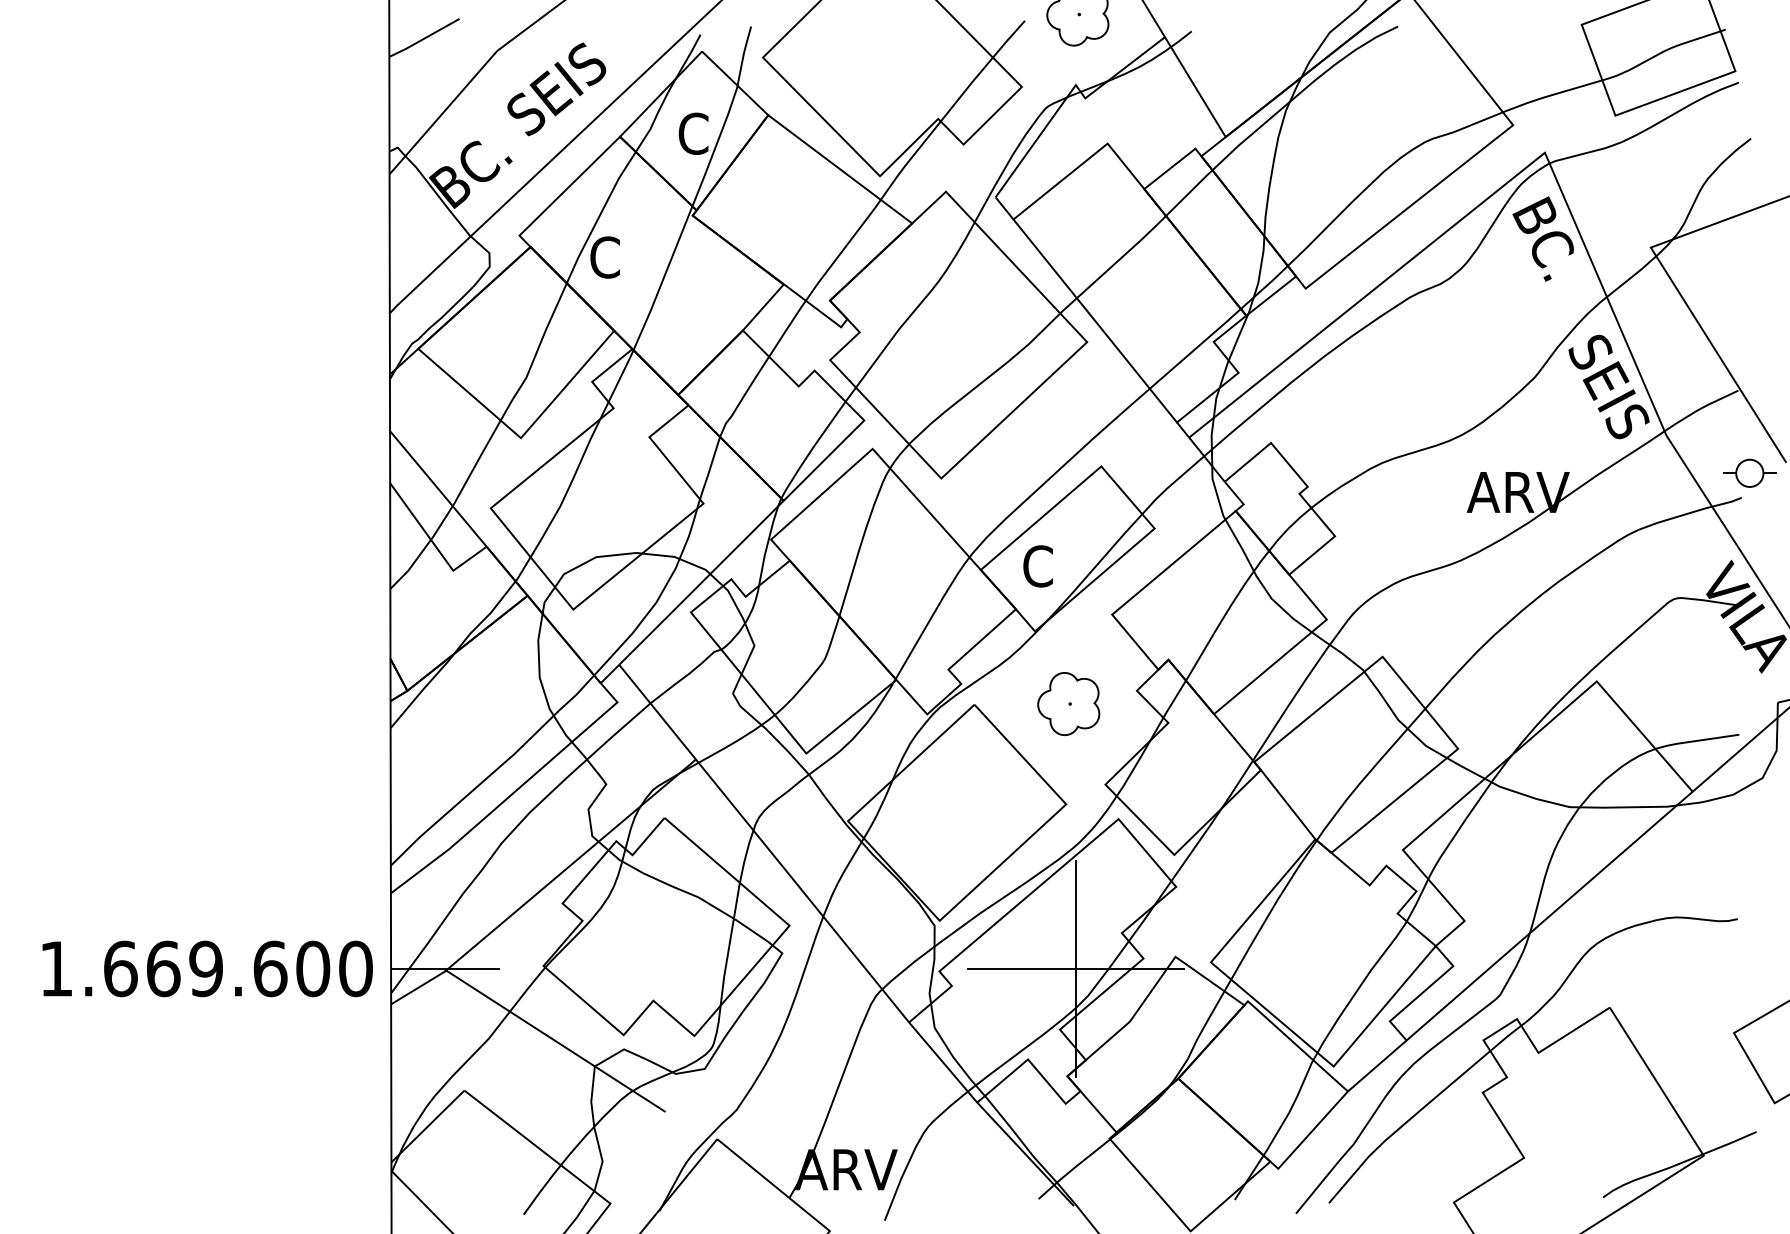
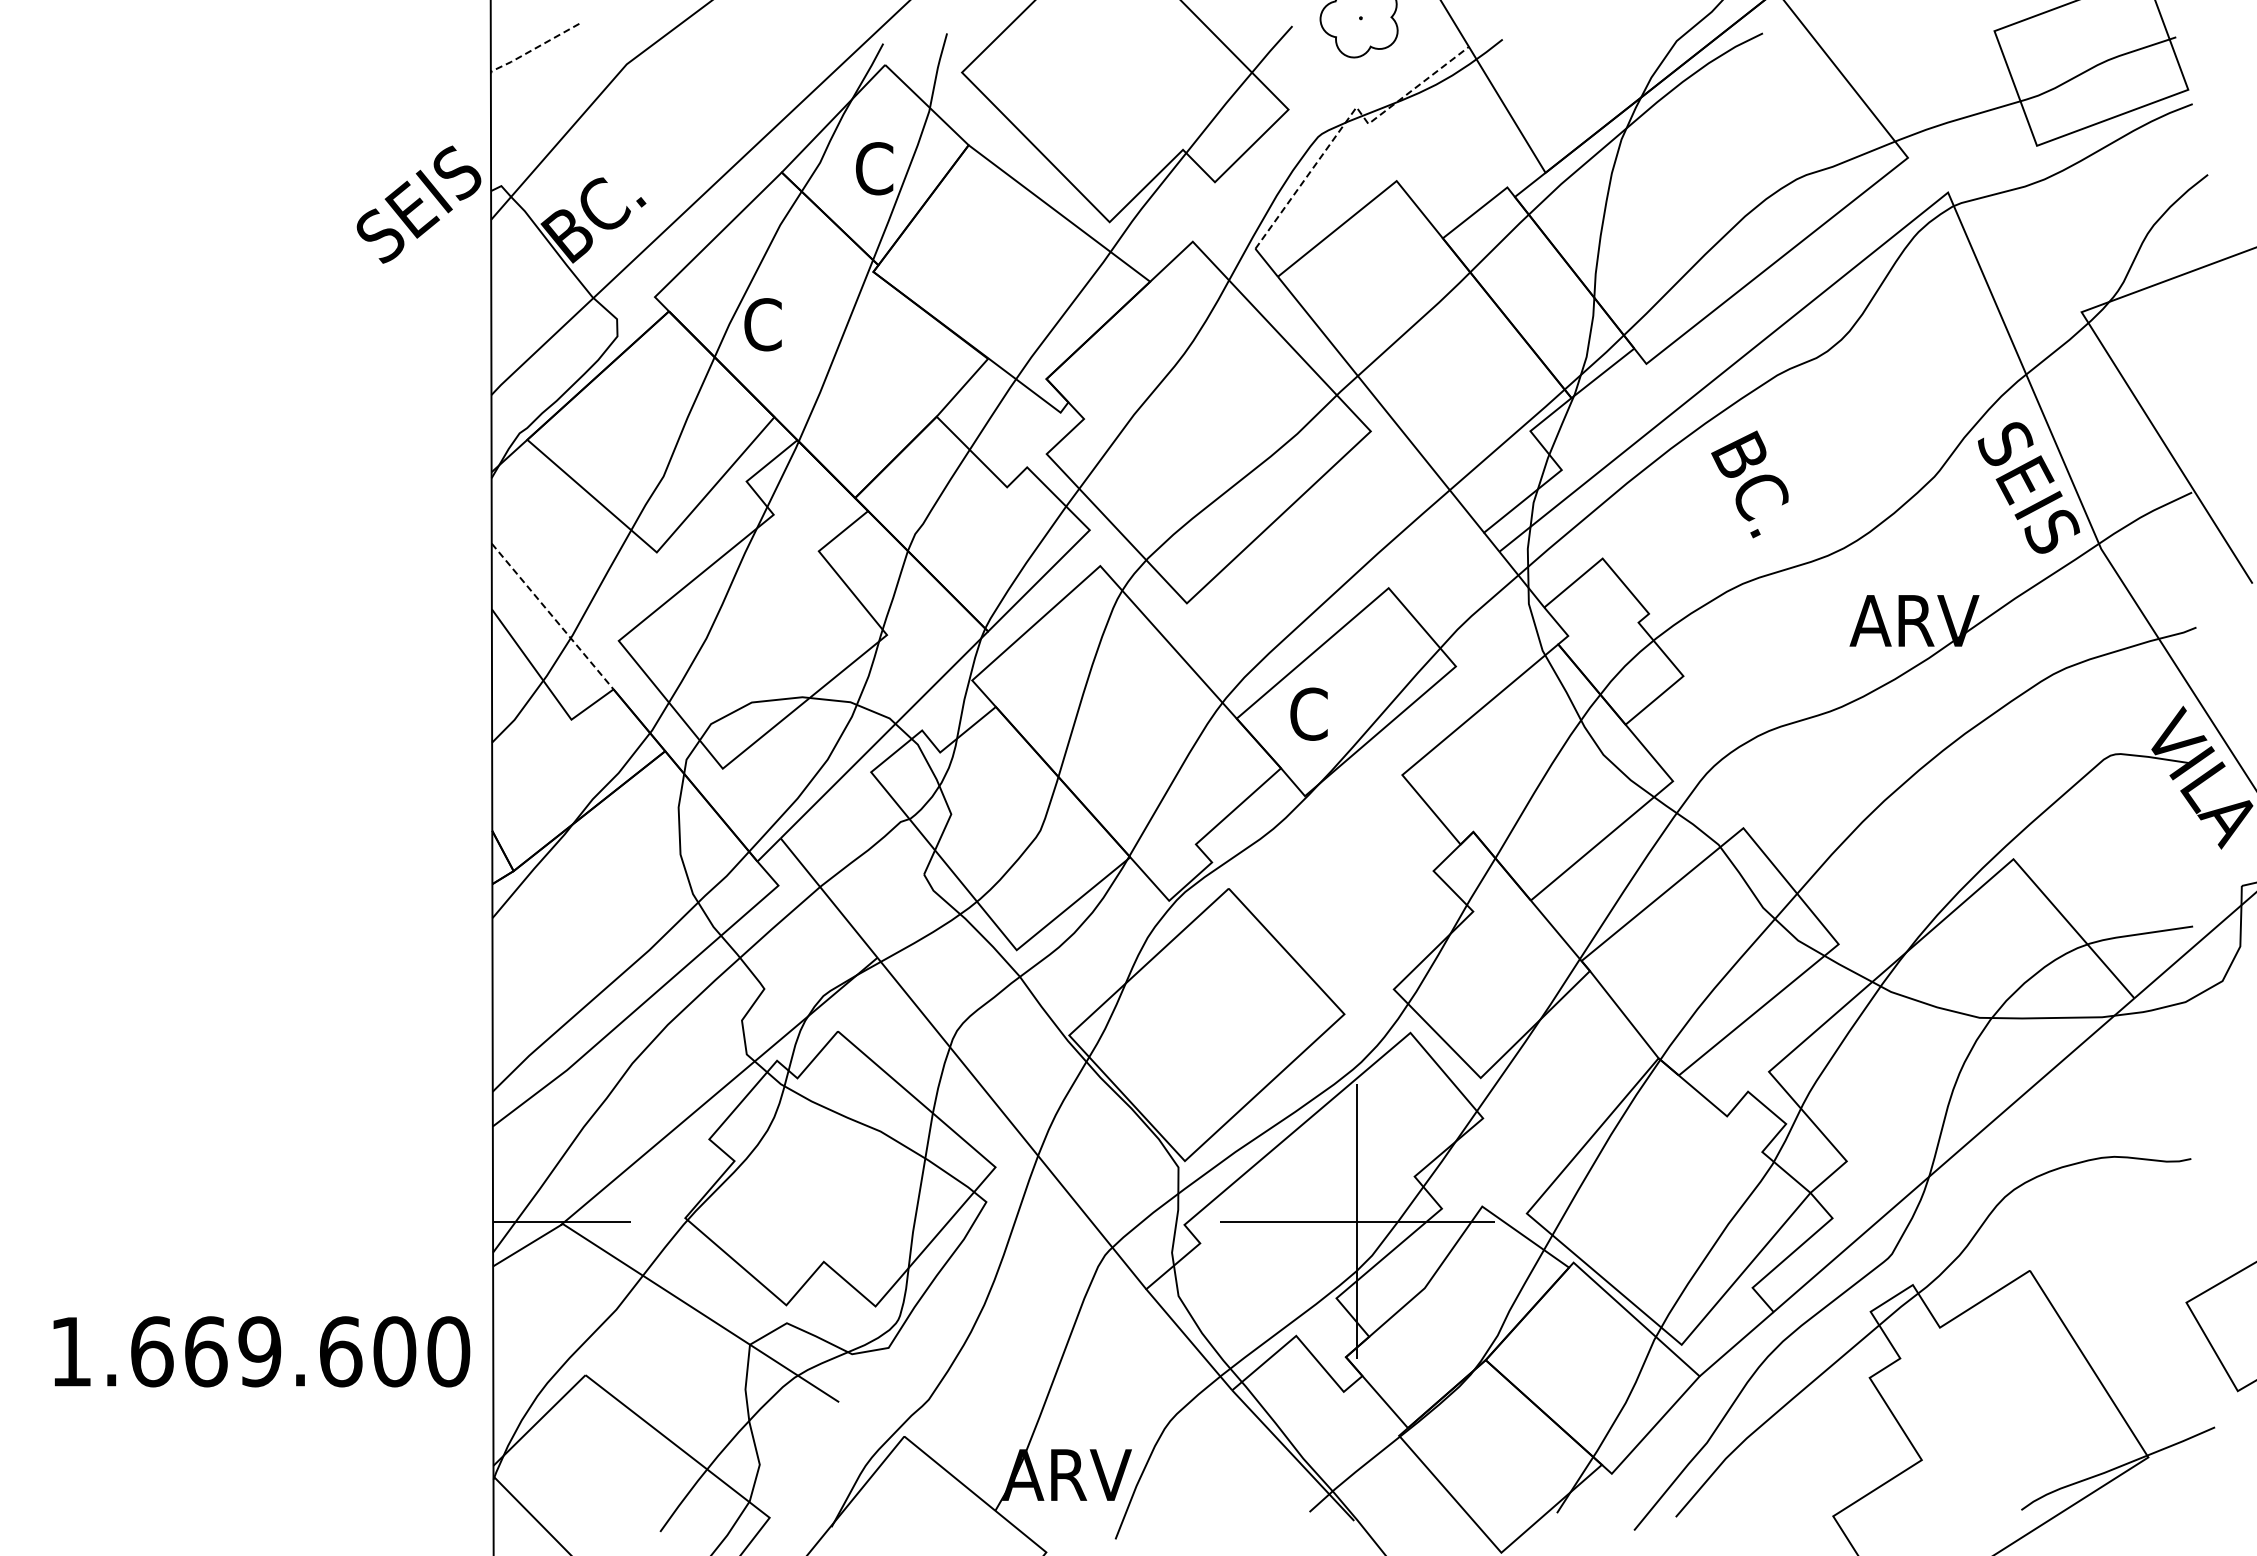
line: (423, 38) -> (534, 48), solid -> dashed
text: (556, 89) -> (418, 204), moved
line: (1070, 93) -> (1349, 117), solid -> dashed
text: (1542, 239) -> (1749, 484), moved
part: (1749, 473) -> (2206, 596), removed
line: (438, 488) -> (552, 616), solid -> dashed
part: (1068, 703) -> (1347, 887), removed
text: (207, 968) -> (261, 1351), moved

